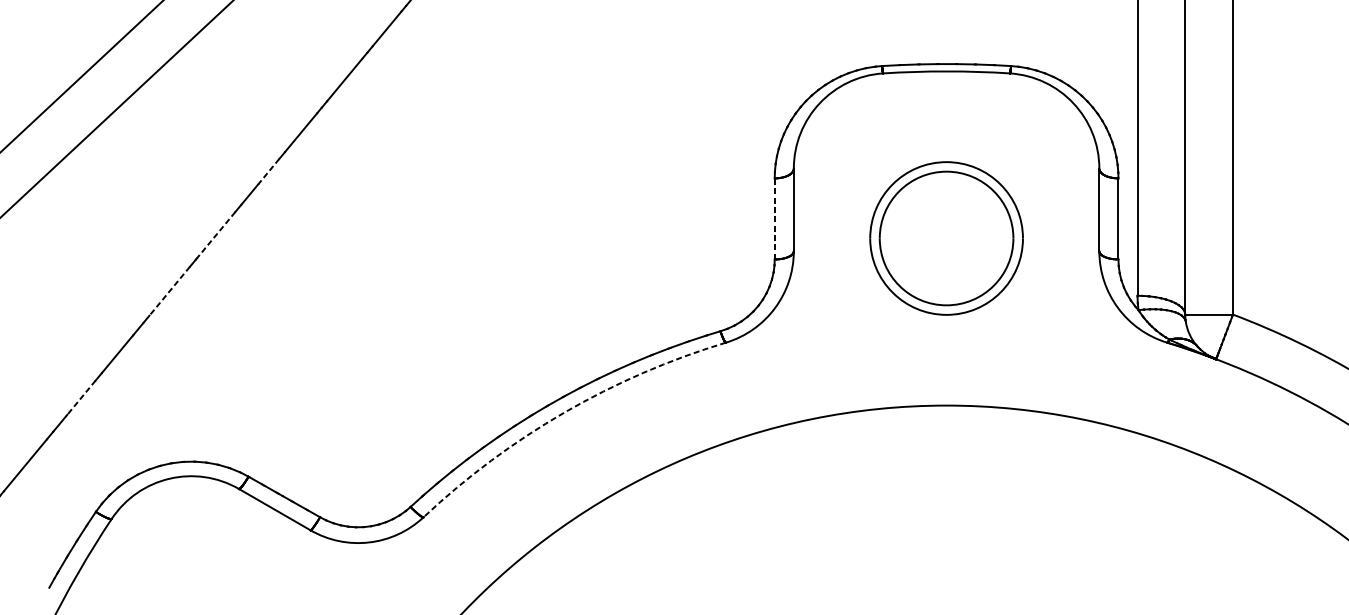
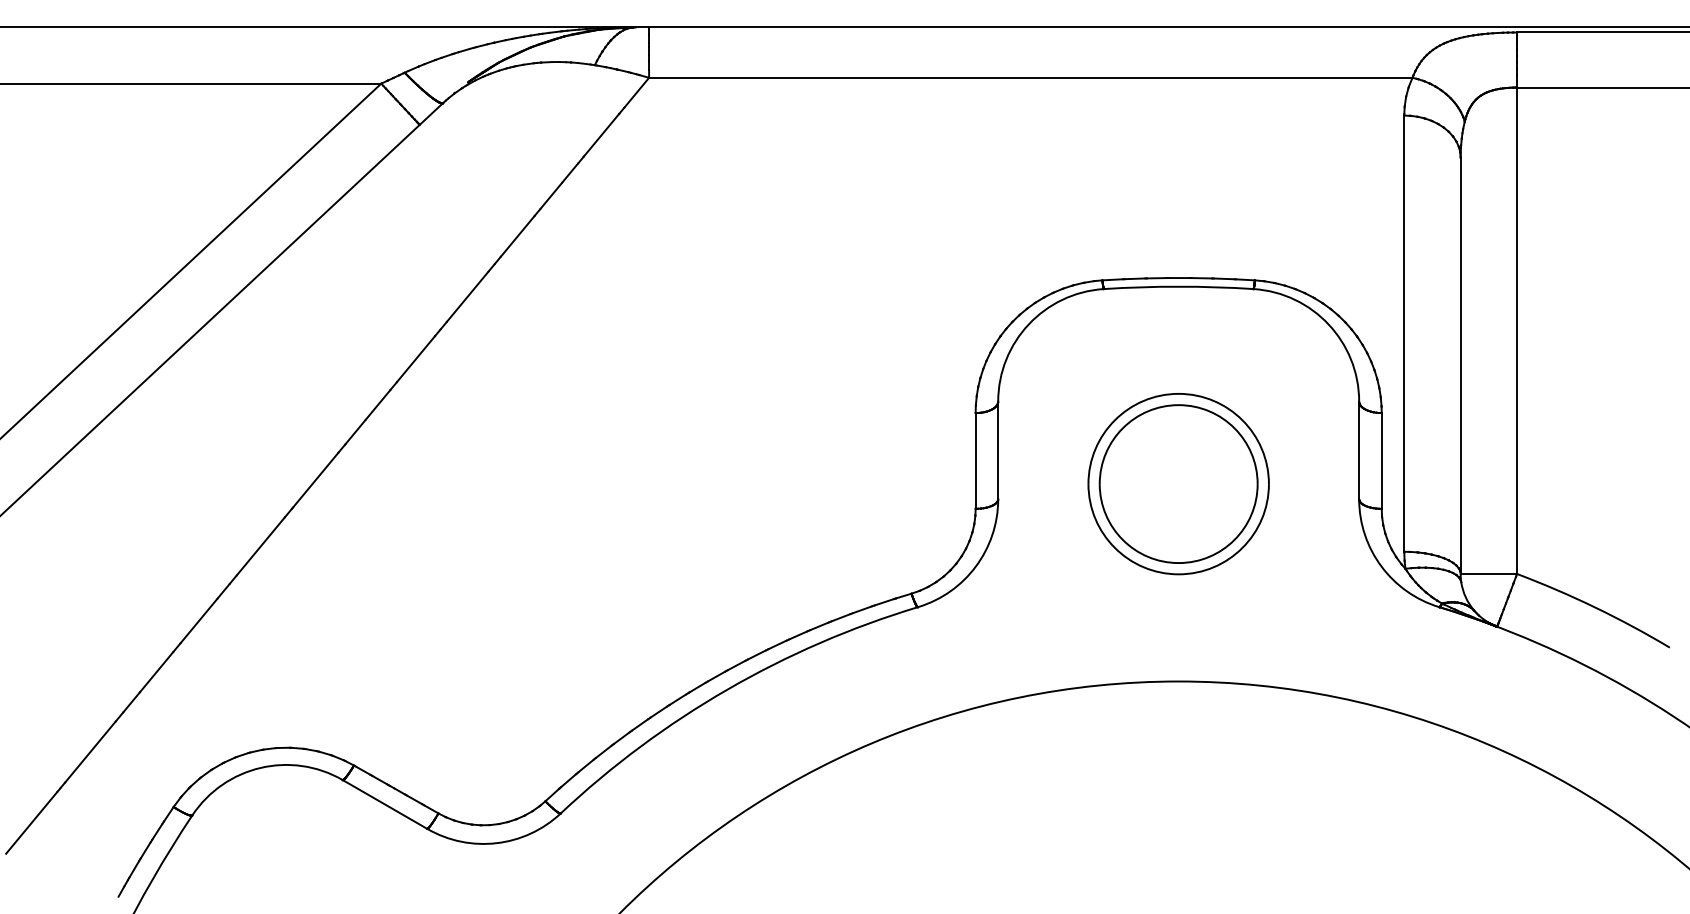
line: (268, 171) -> (377, 405), dashed -> solid
line: (774, 218) -> (975, 460), dashed -> solid
line: (215, 235) -> (315, 480), dashed -> solid
line: (169, 291) -> (260, 546), dashed -> solid
line: (81, 397) -> (156, 672), dashed -> solid
arc: (564, 412) -> (727, 689), dashed -> solid

